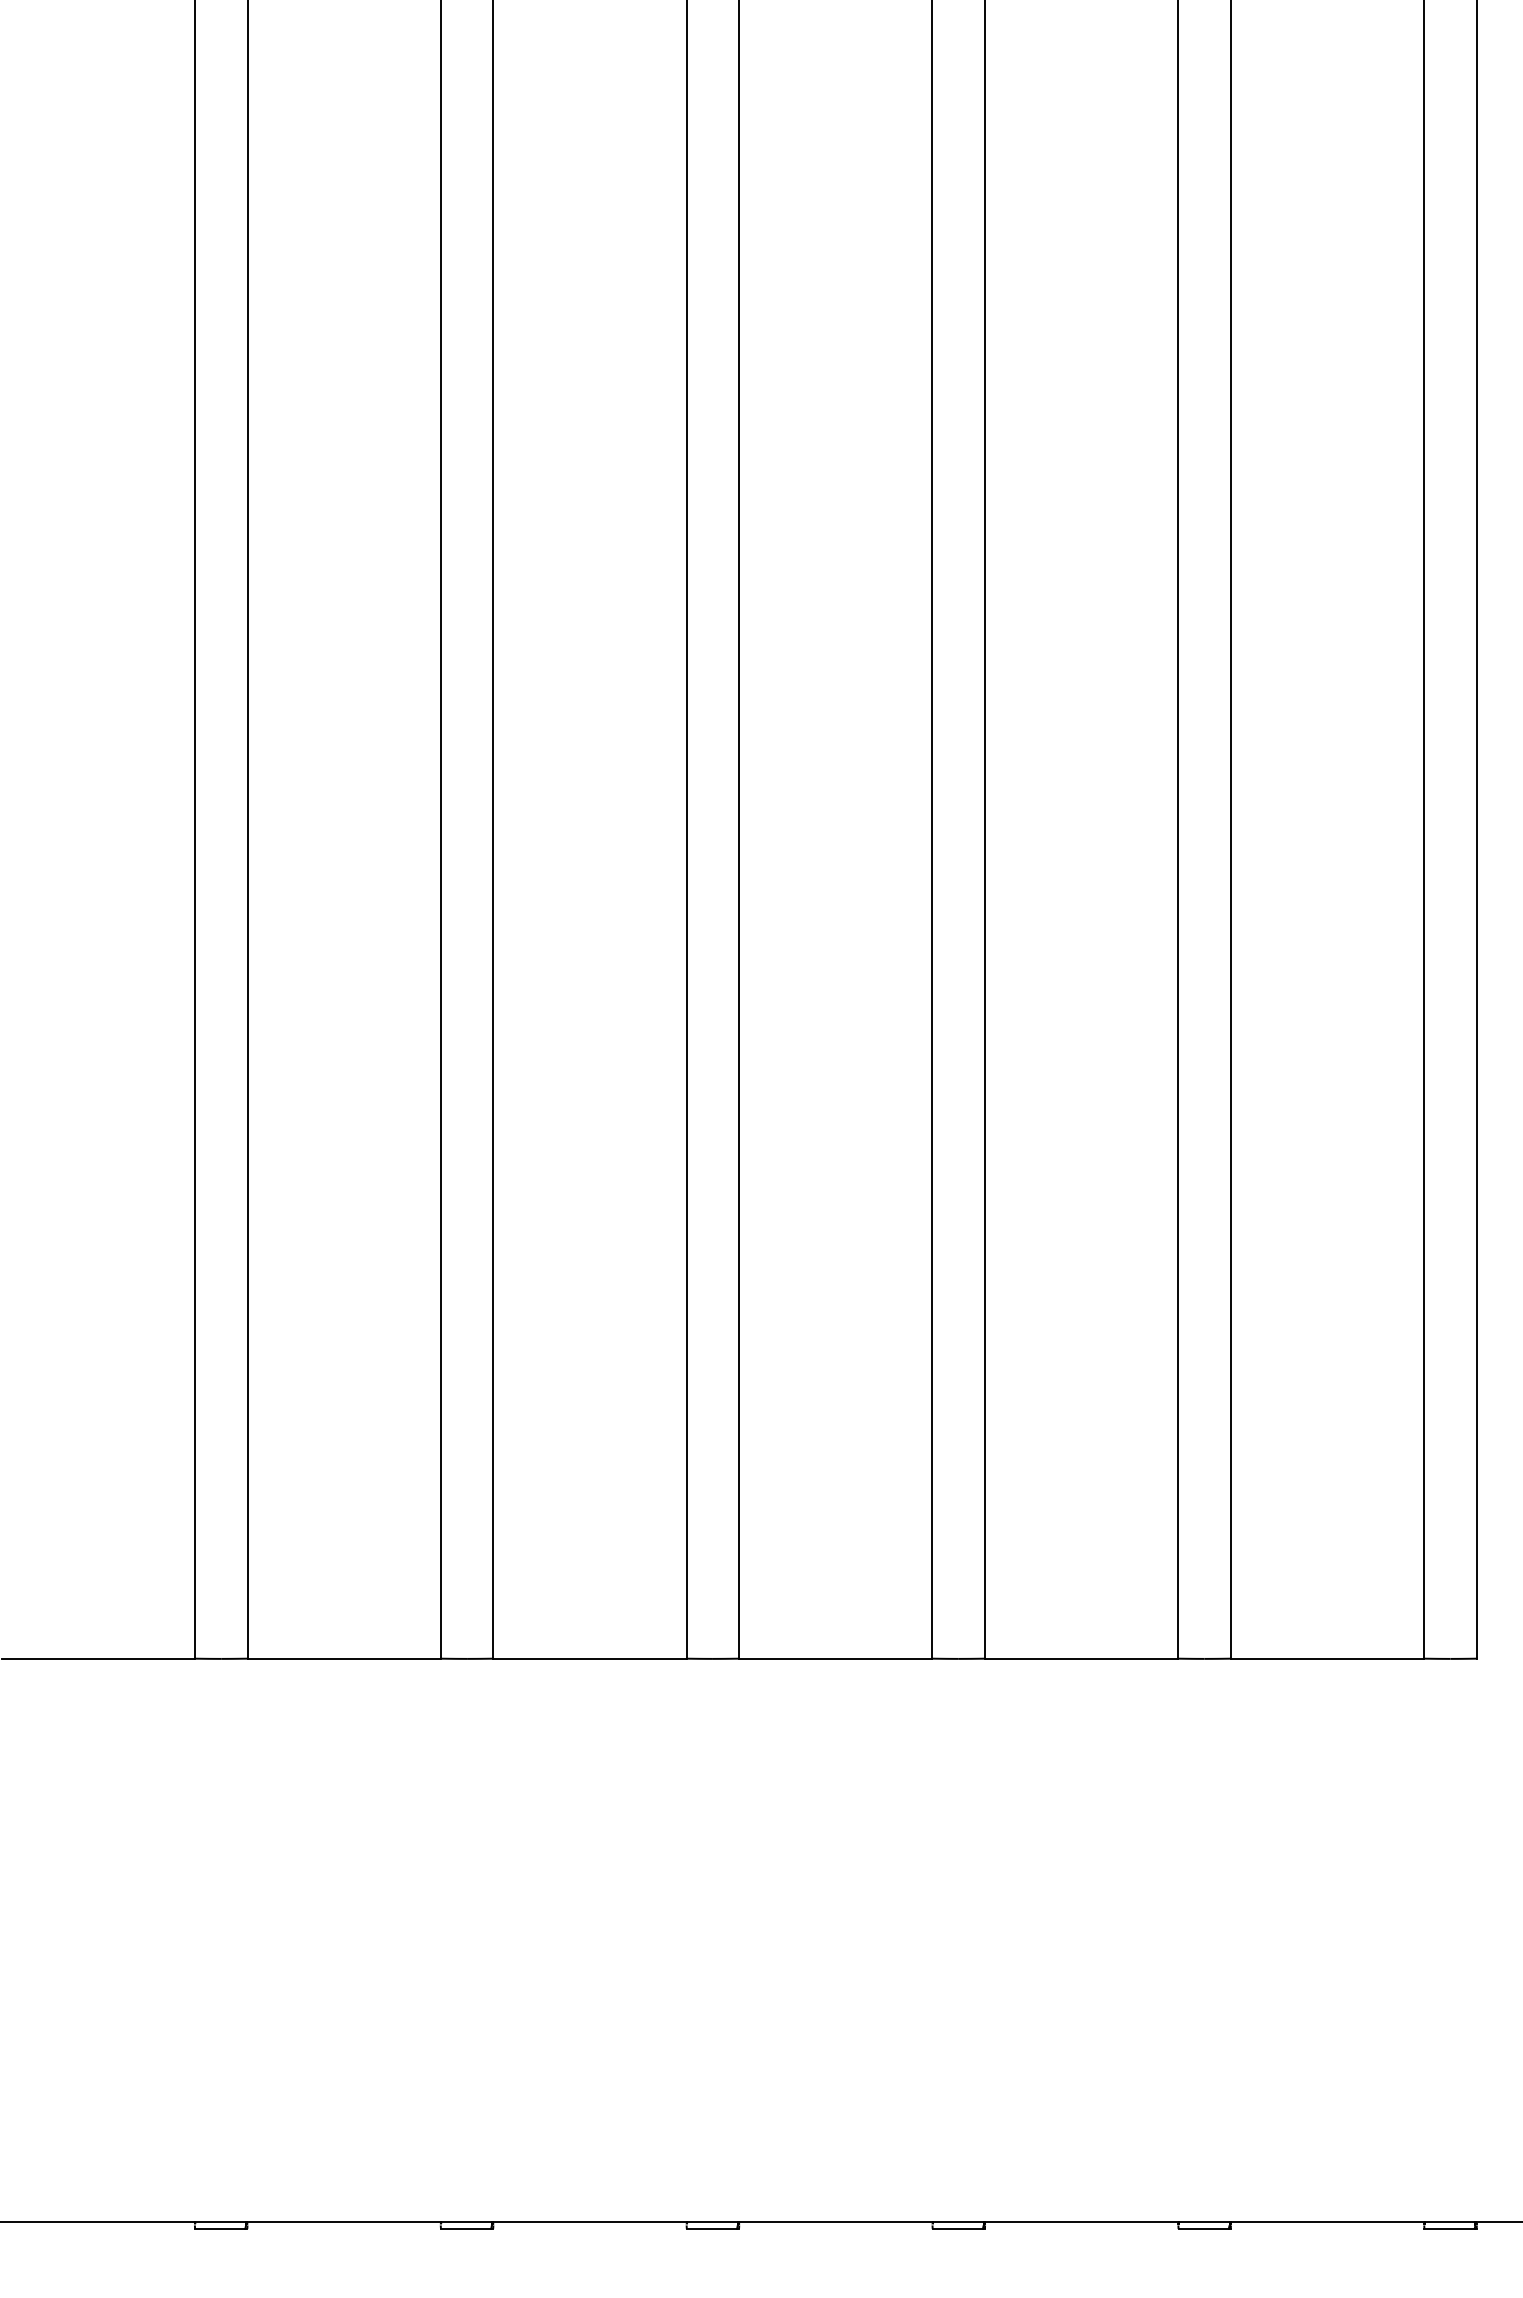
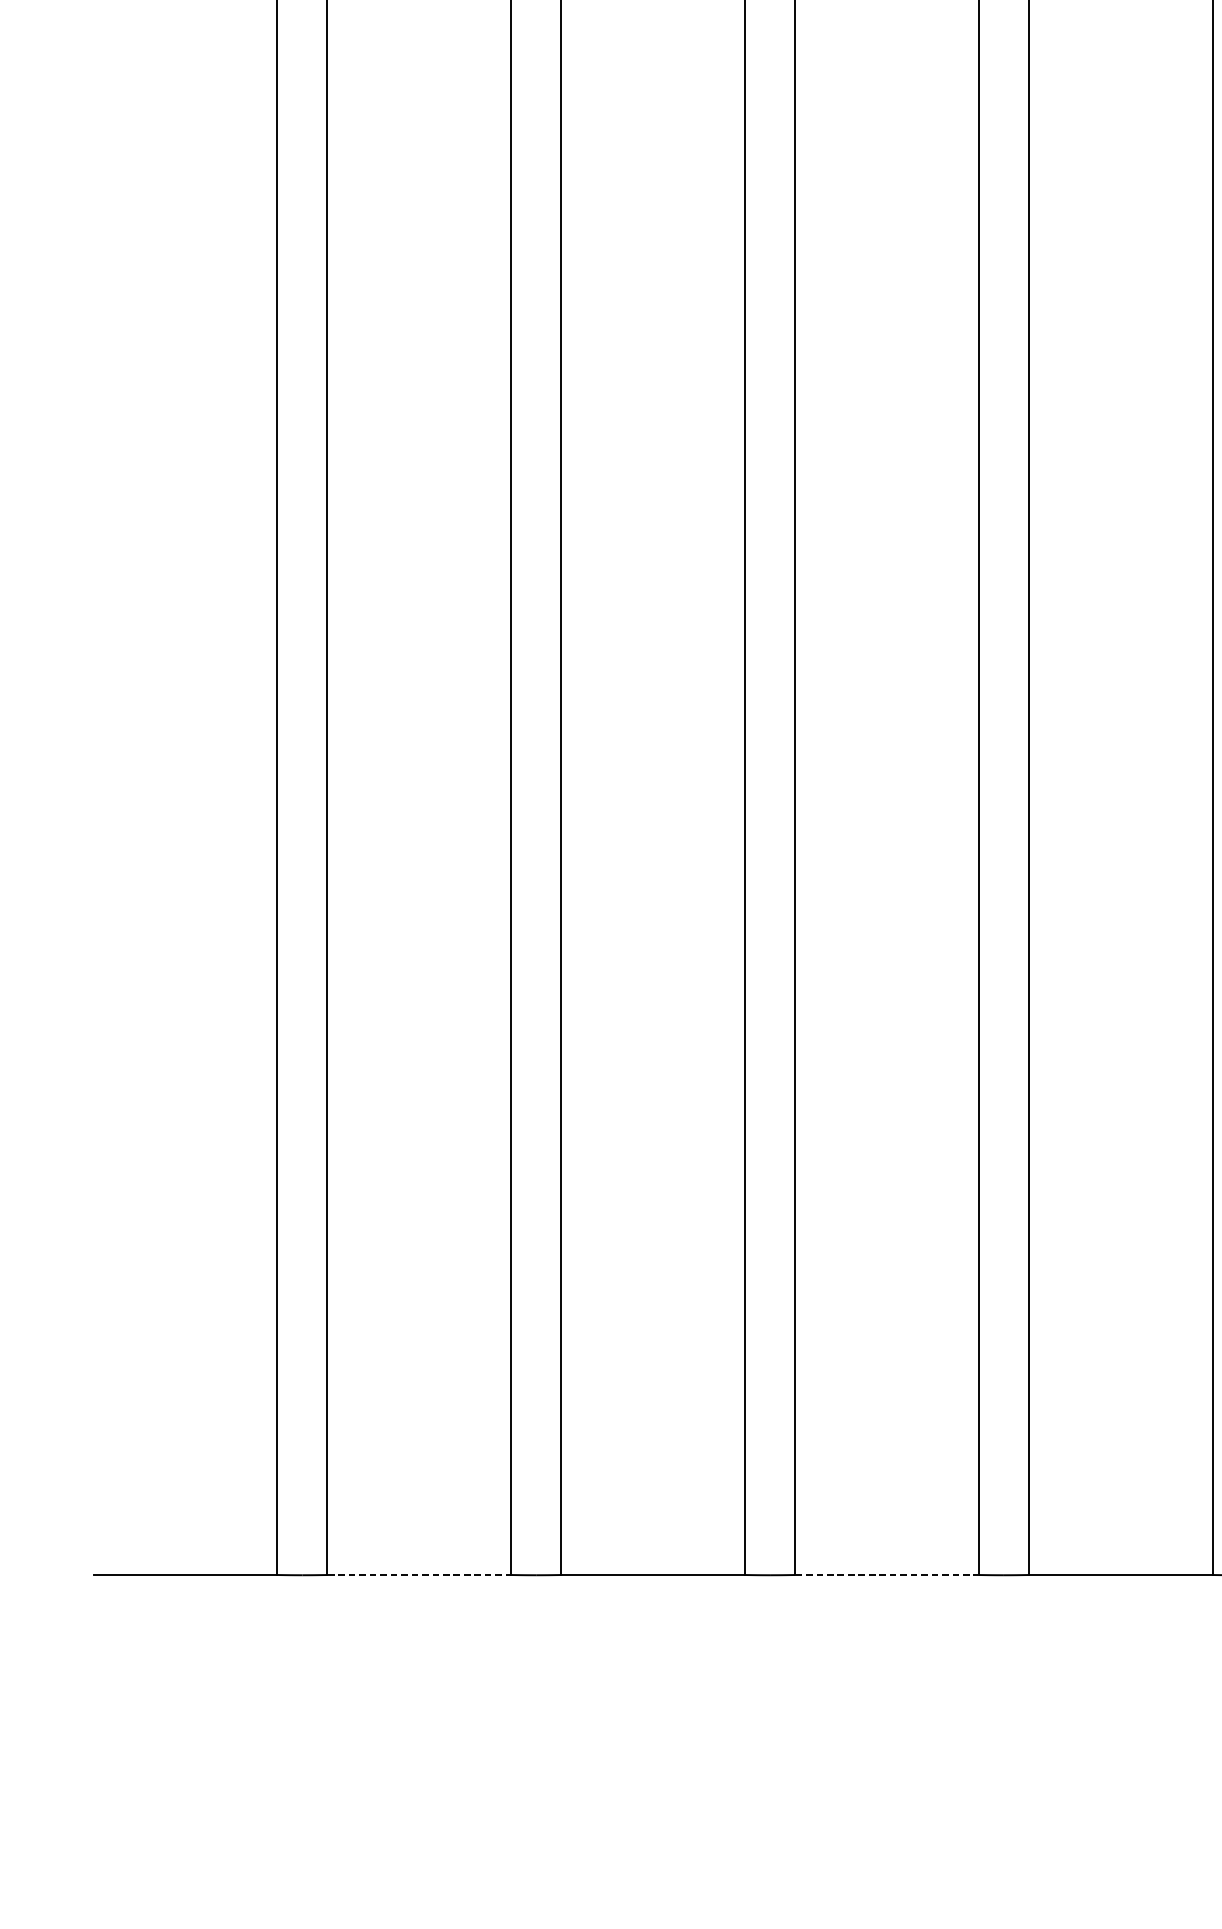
line: (344, 1658) -> (419, 1574), solid -> dashed
line: (836, 1658) -> (887, 1574), solid -> dashed

